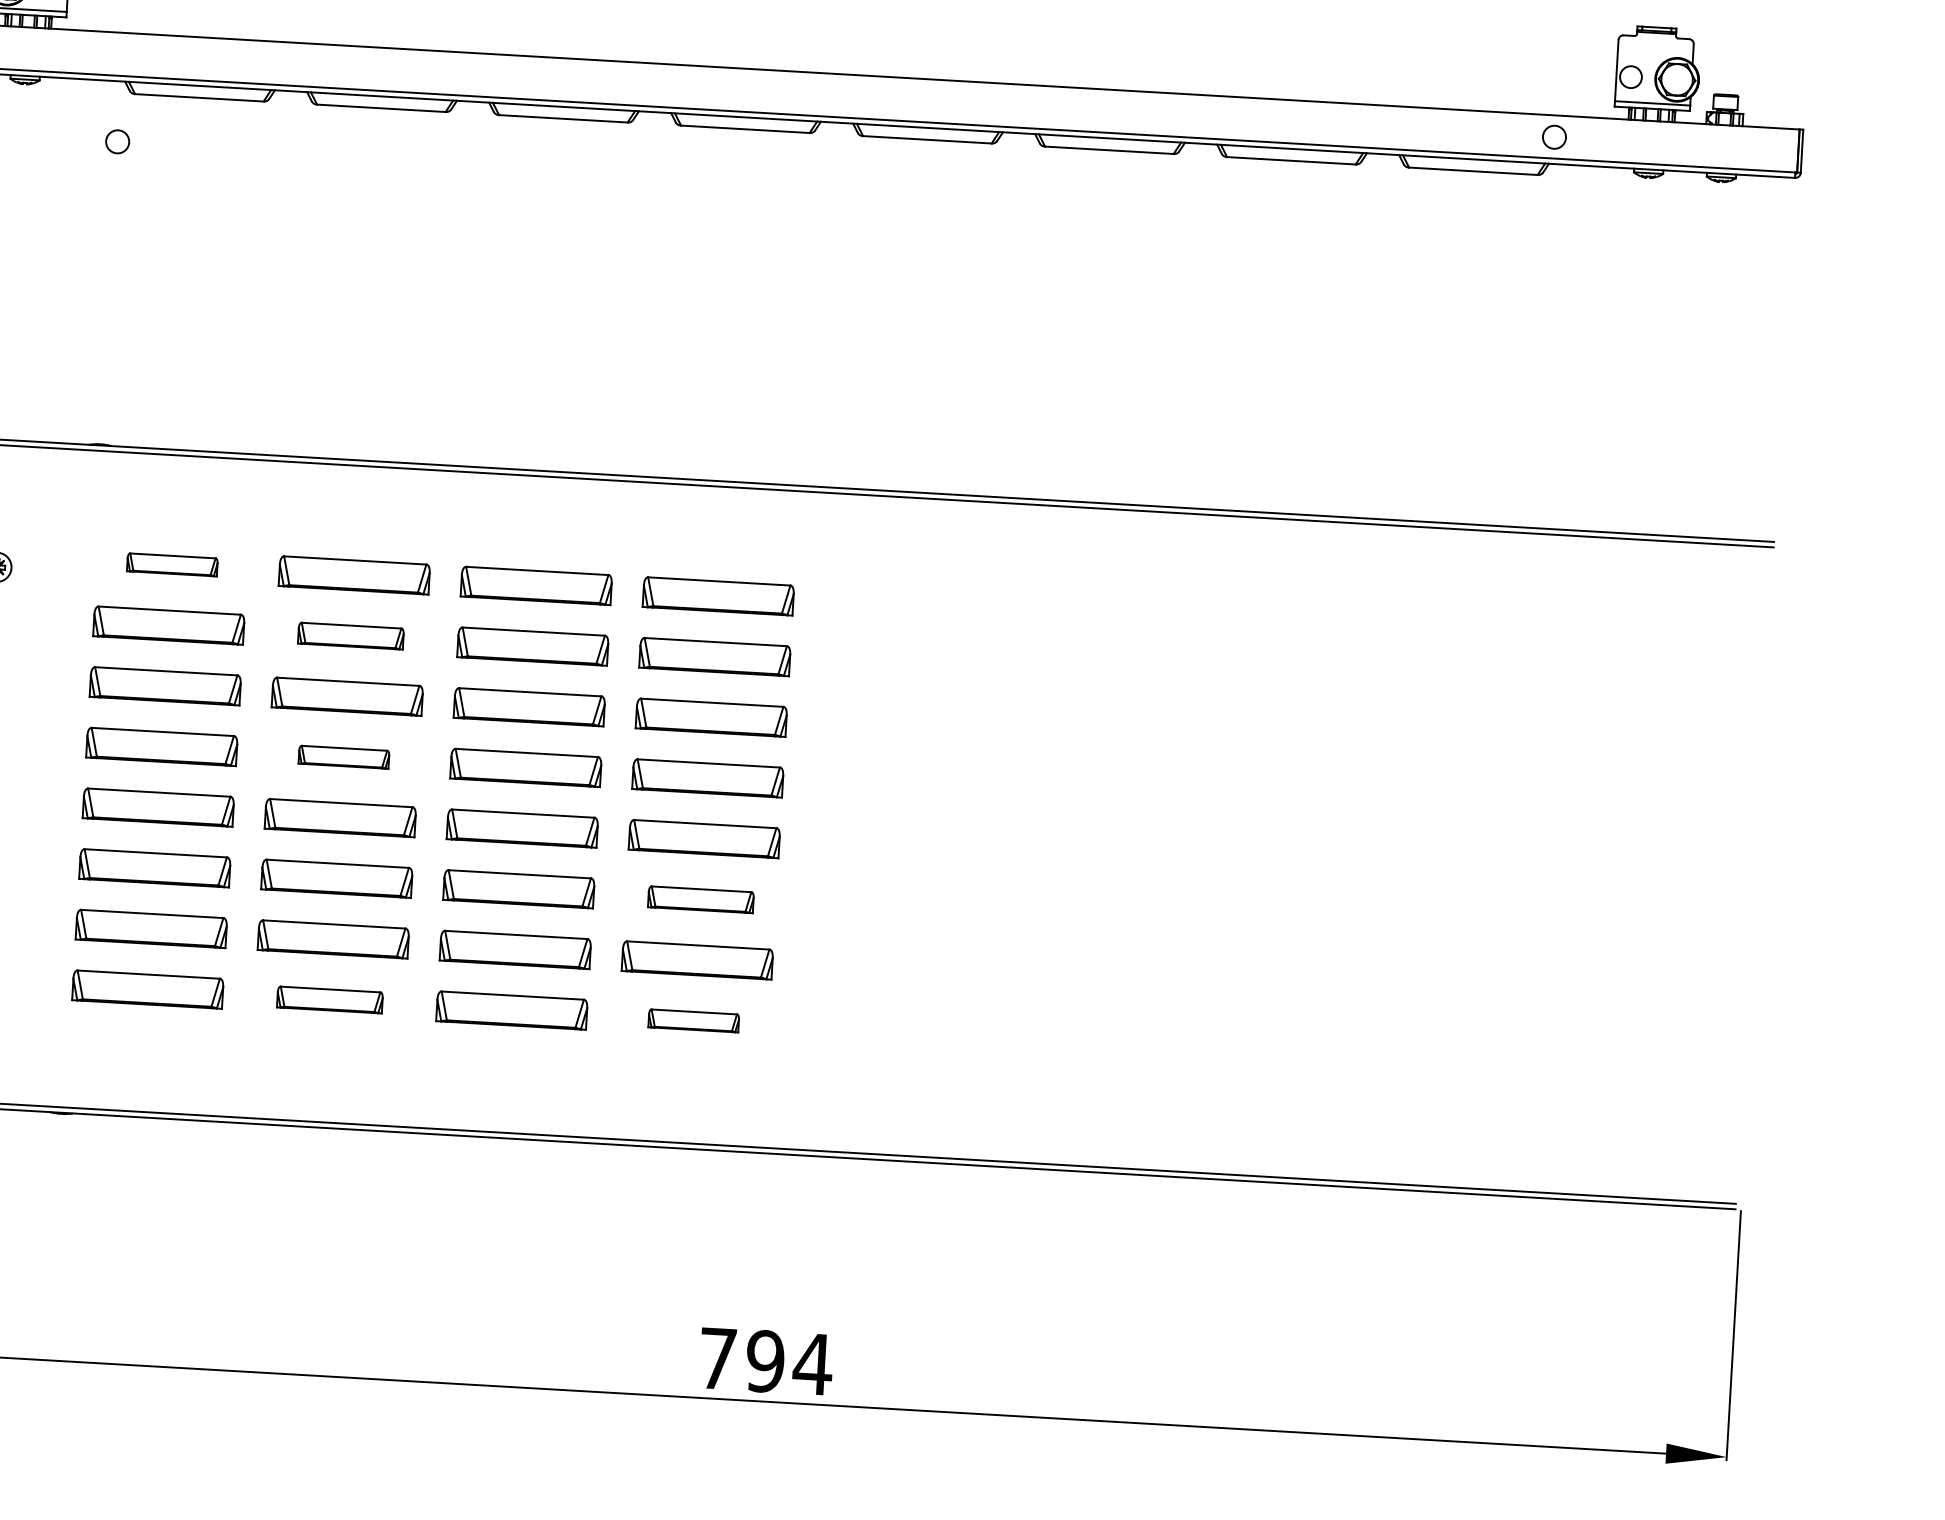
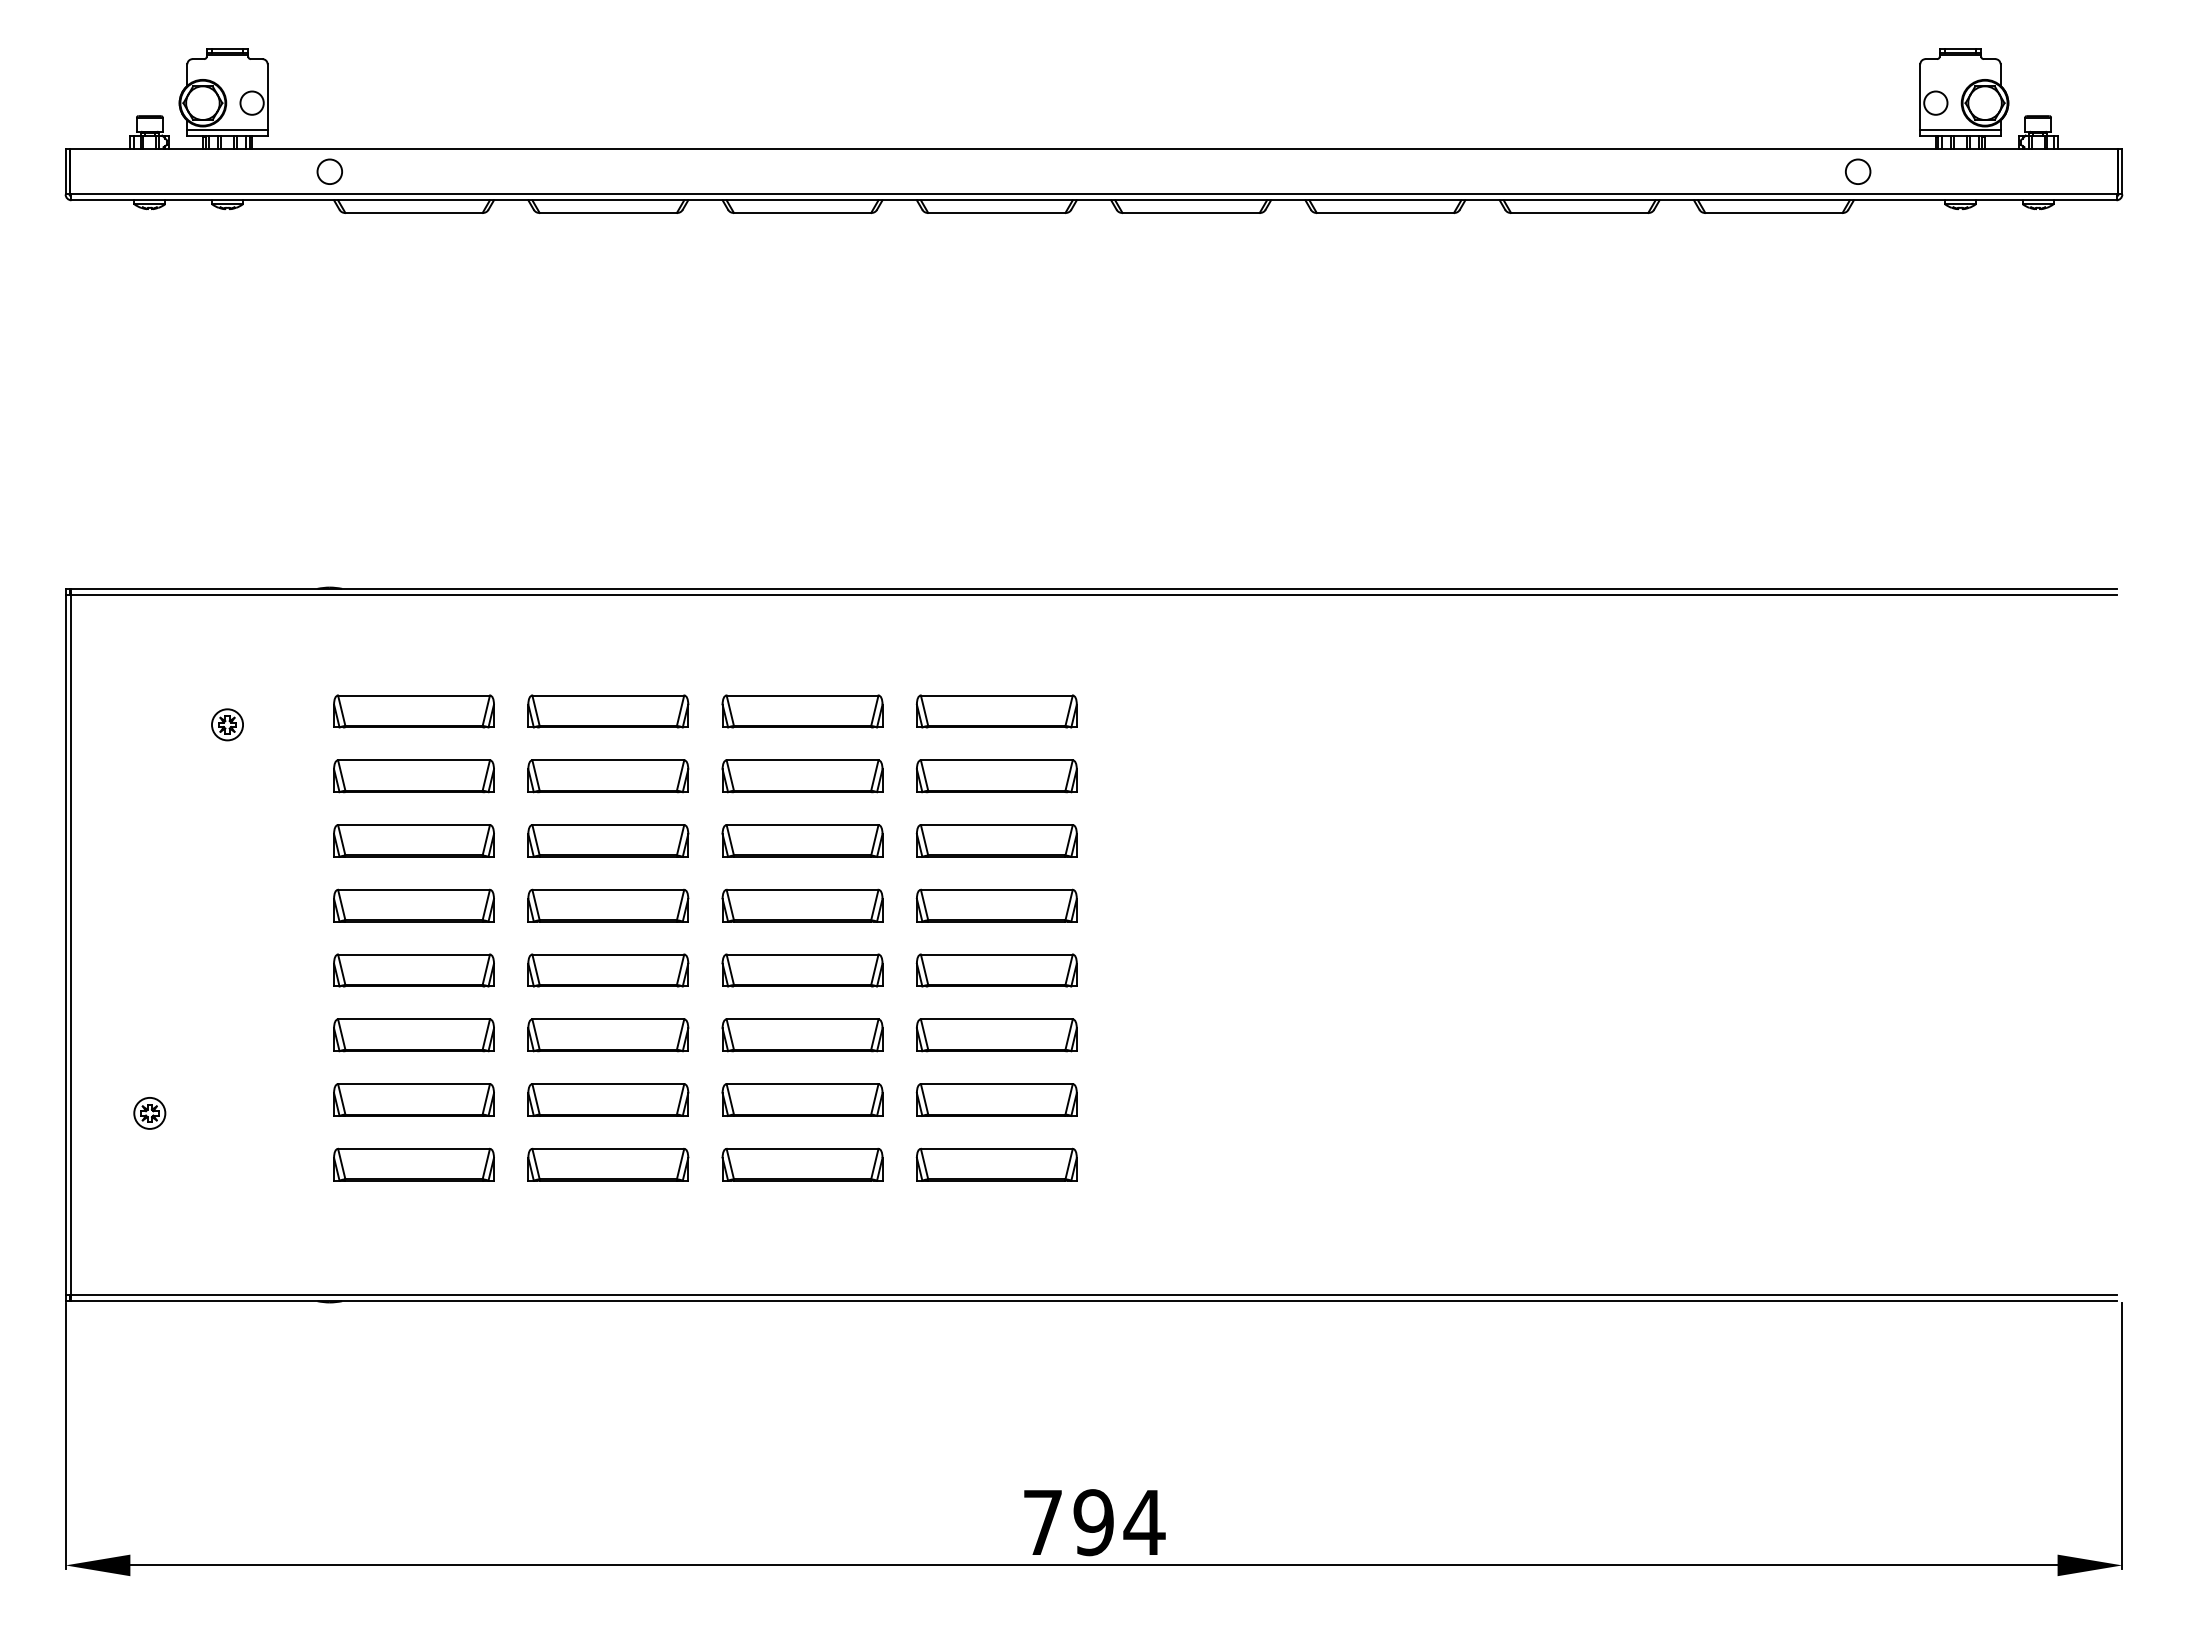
circle: (117, 141) -> (329, 171), moved
part: (171, 564) -> (413, 711), size x1.67
part: (351, 636) -> (608, 776), size x1.43
part: (344, 757) -> (608, 905), size x1.67
part: (700, 899) -> (996, 1035), size x1.43
part: (330, 999) -> (608, 1164), size x1.43
part: (693, 1020) -> (996, 1164), size x1.67

